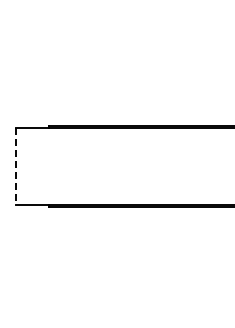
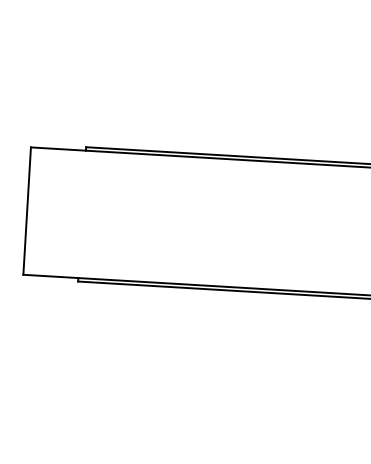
line: (15, 166) -> (26, 211), dashed -> solid

